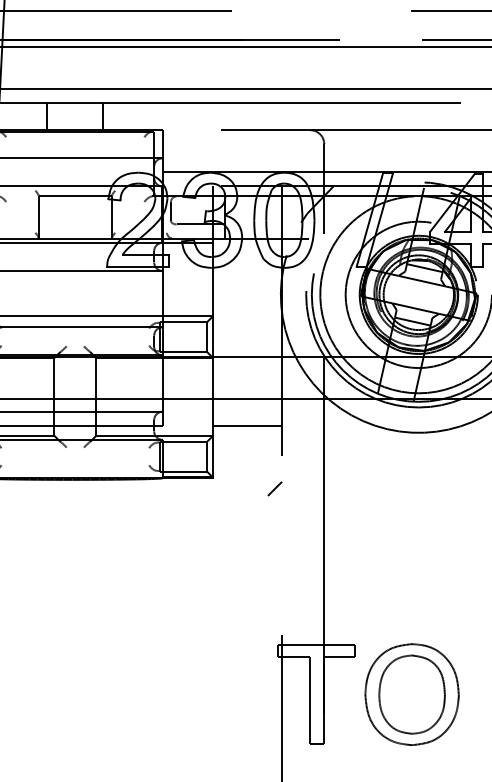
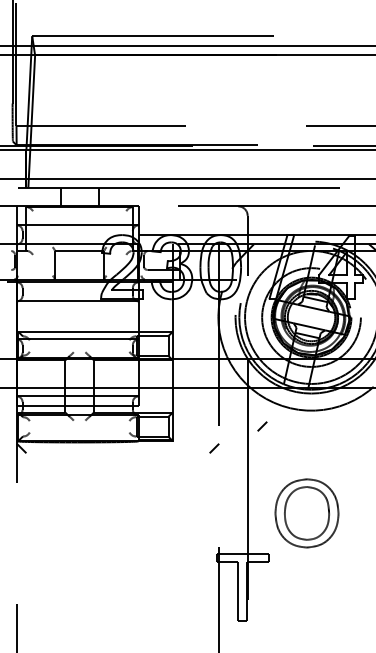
line: (246, 425) -> (195, 405), removed
line: (346, 456) -> (262, 426), added
part: (411, 694) -> (306, 513), moved

